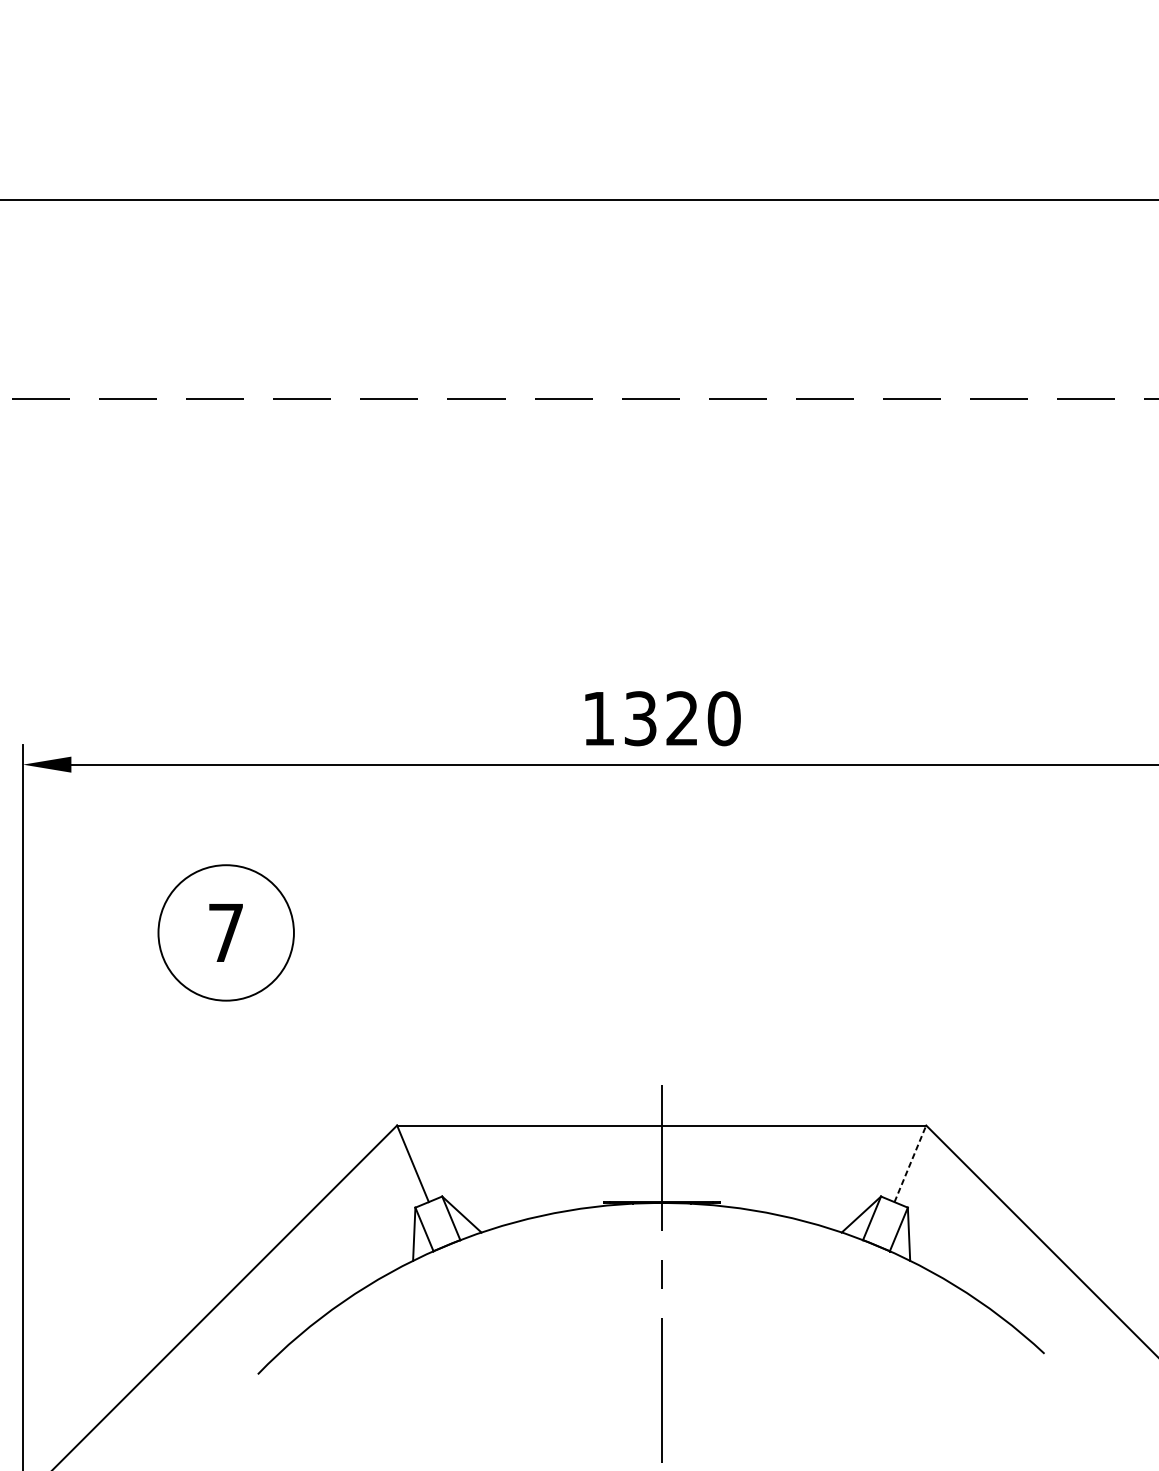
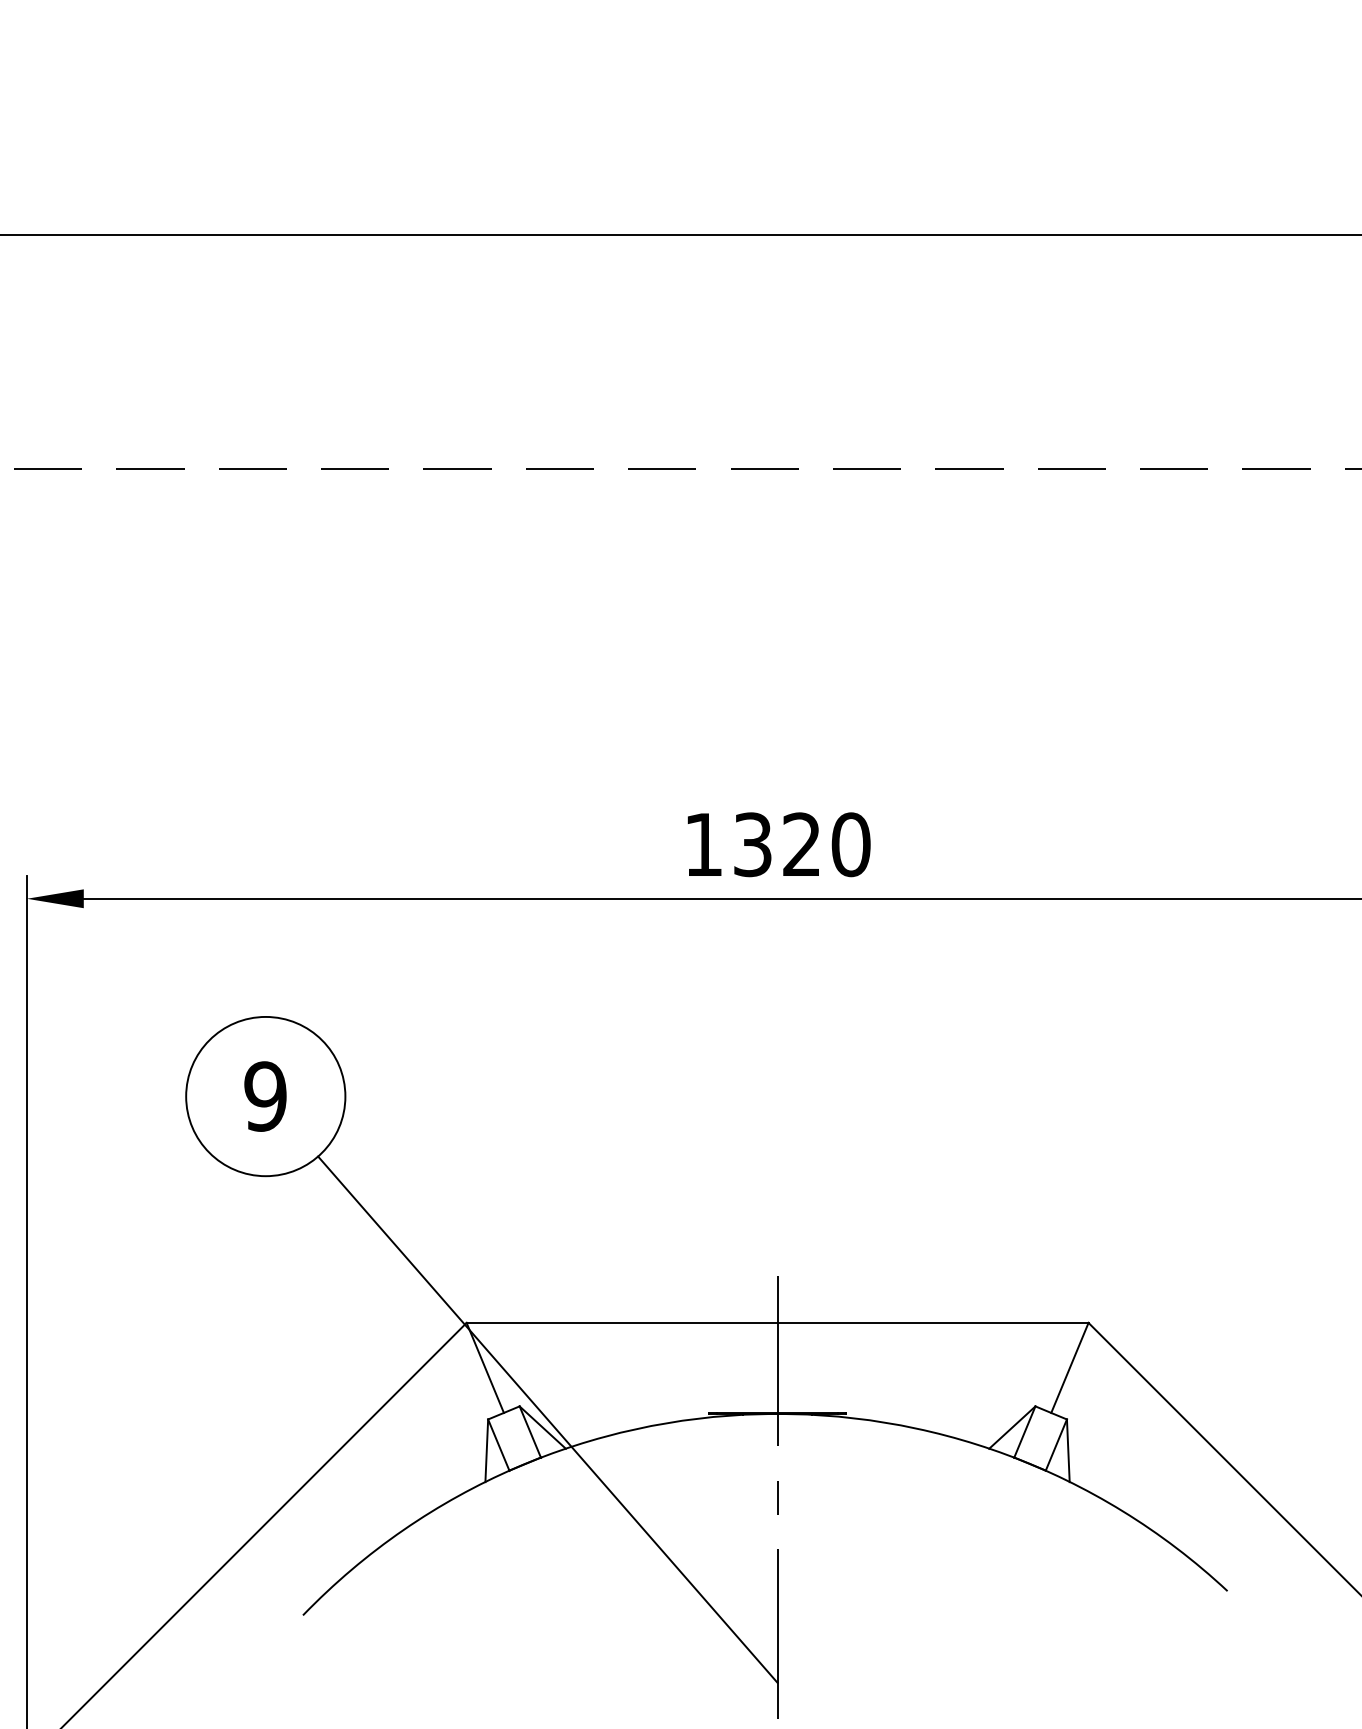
text: (225, 932) -> (265, 1096), 7 -> 9
line: (910, 1163) -> (1069, 1367), dashed -> solid
line: (465, 1207) -> (547, 1419), added

